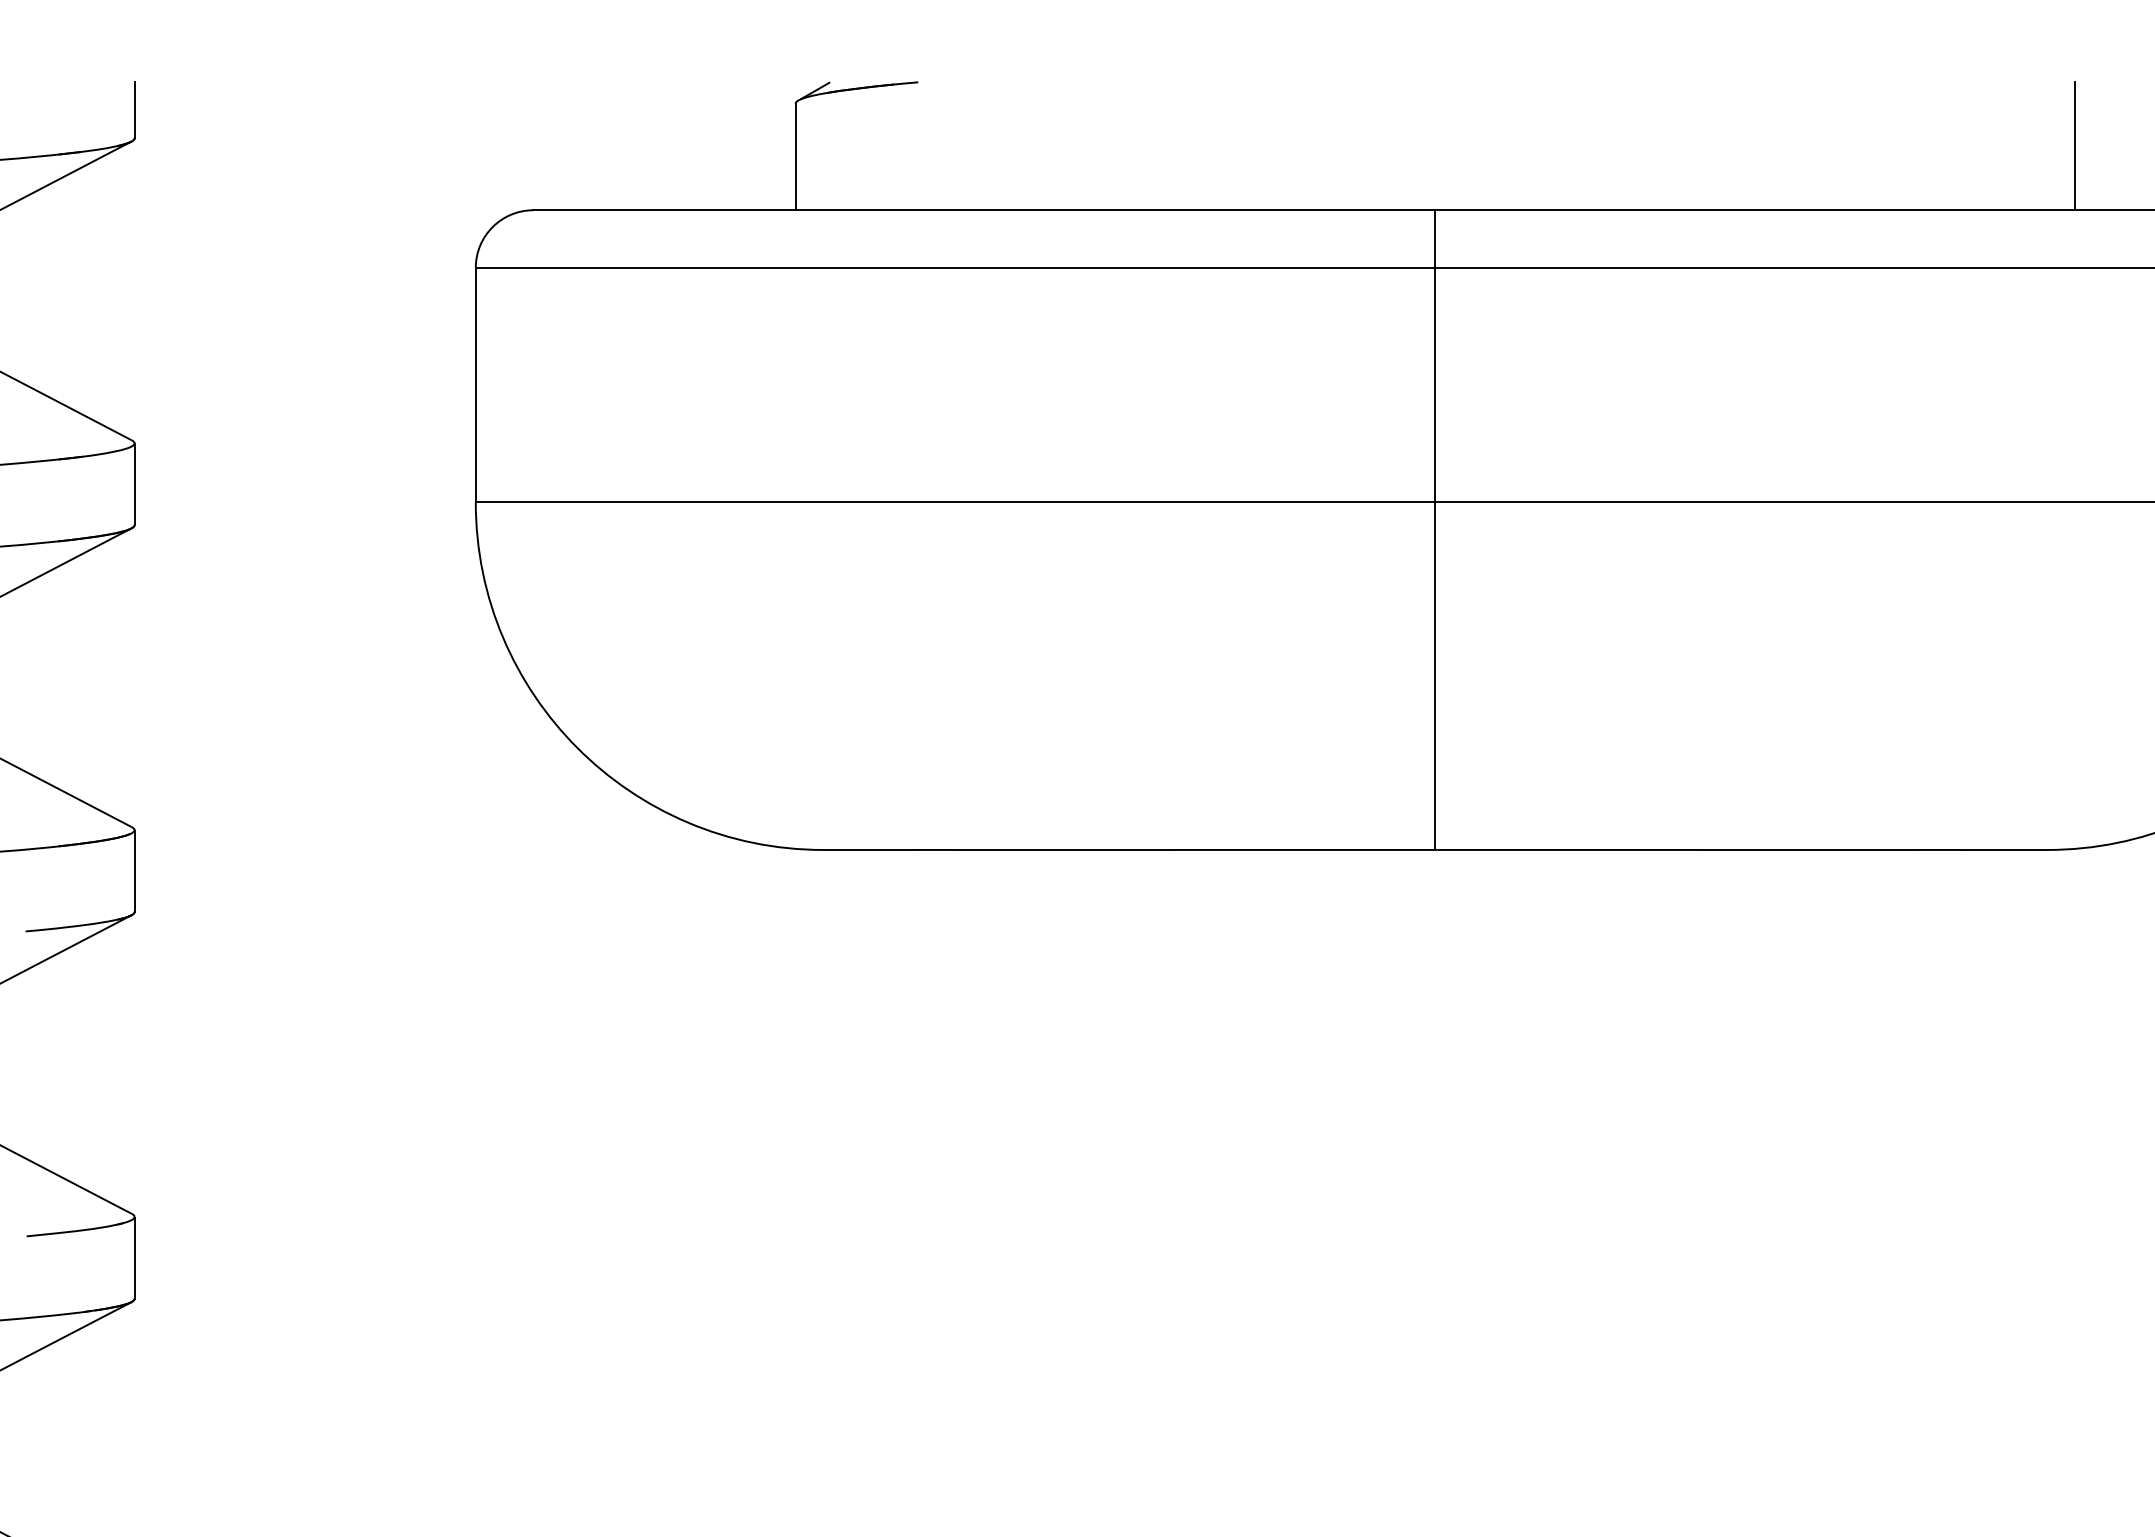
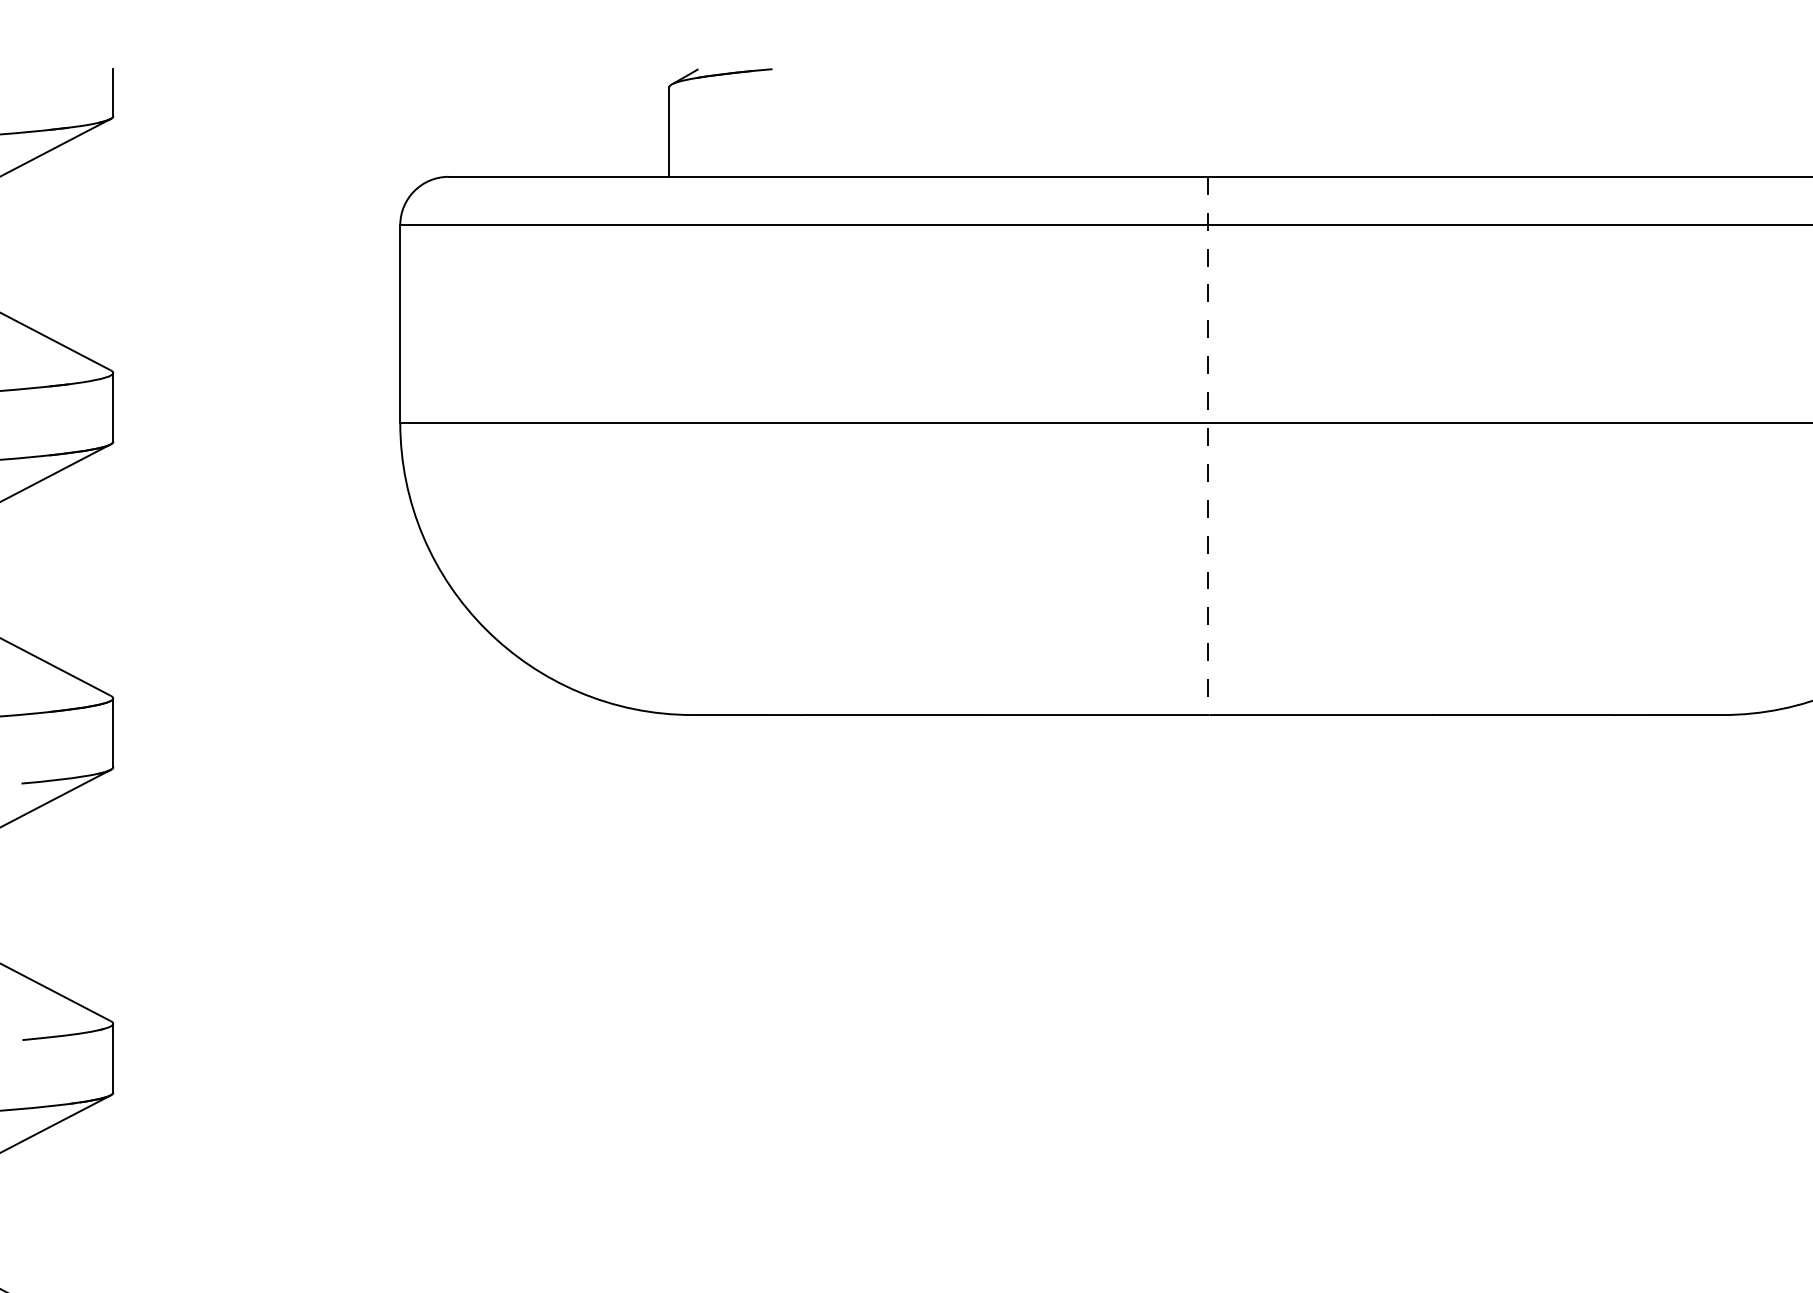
line: (2074, 145) -> (1745, 122), removed
line: (1435, 530) -> (1207, 446), solid -> dashed

